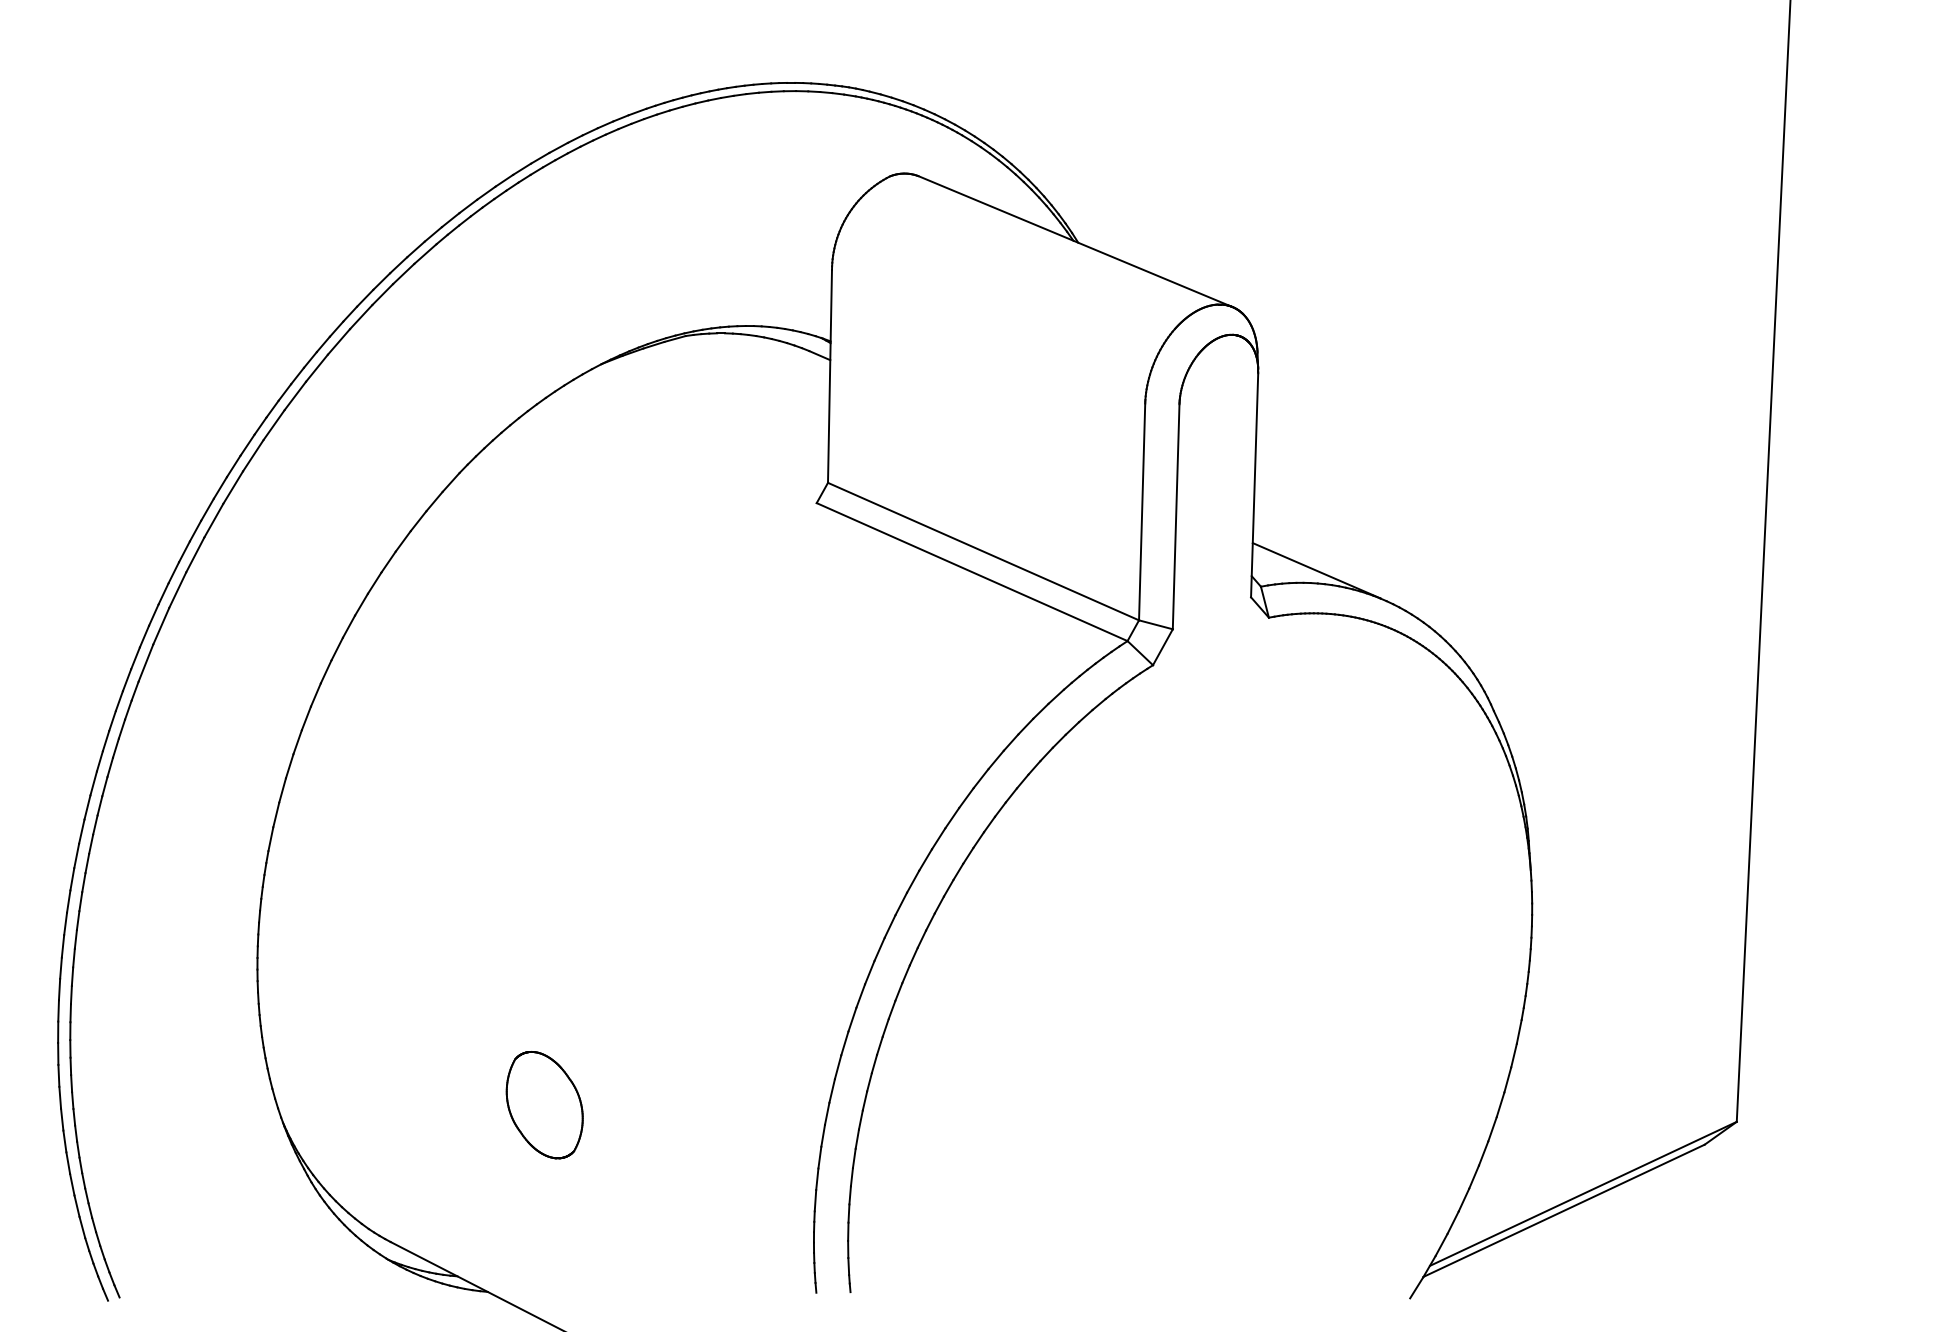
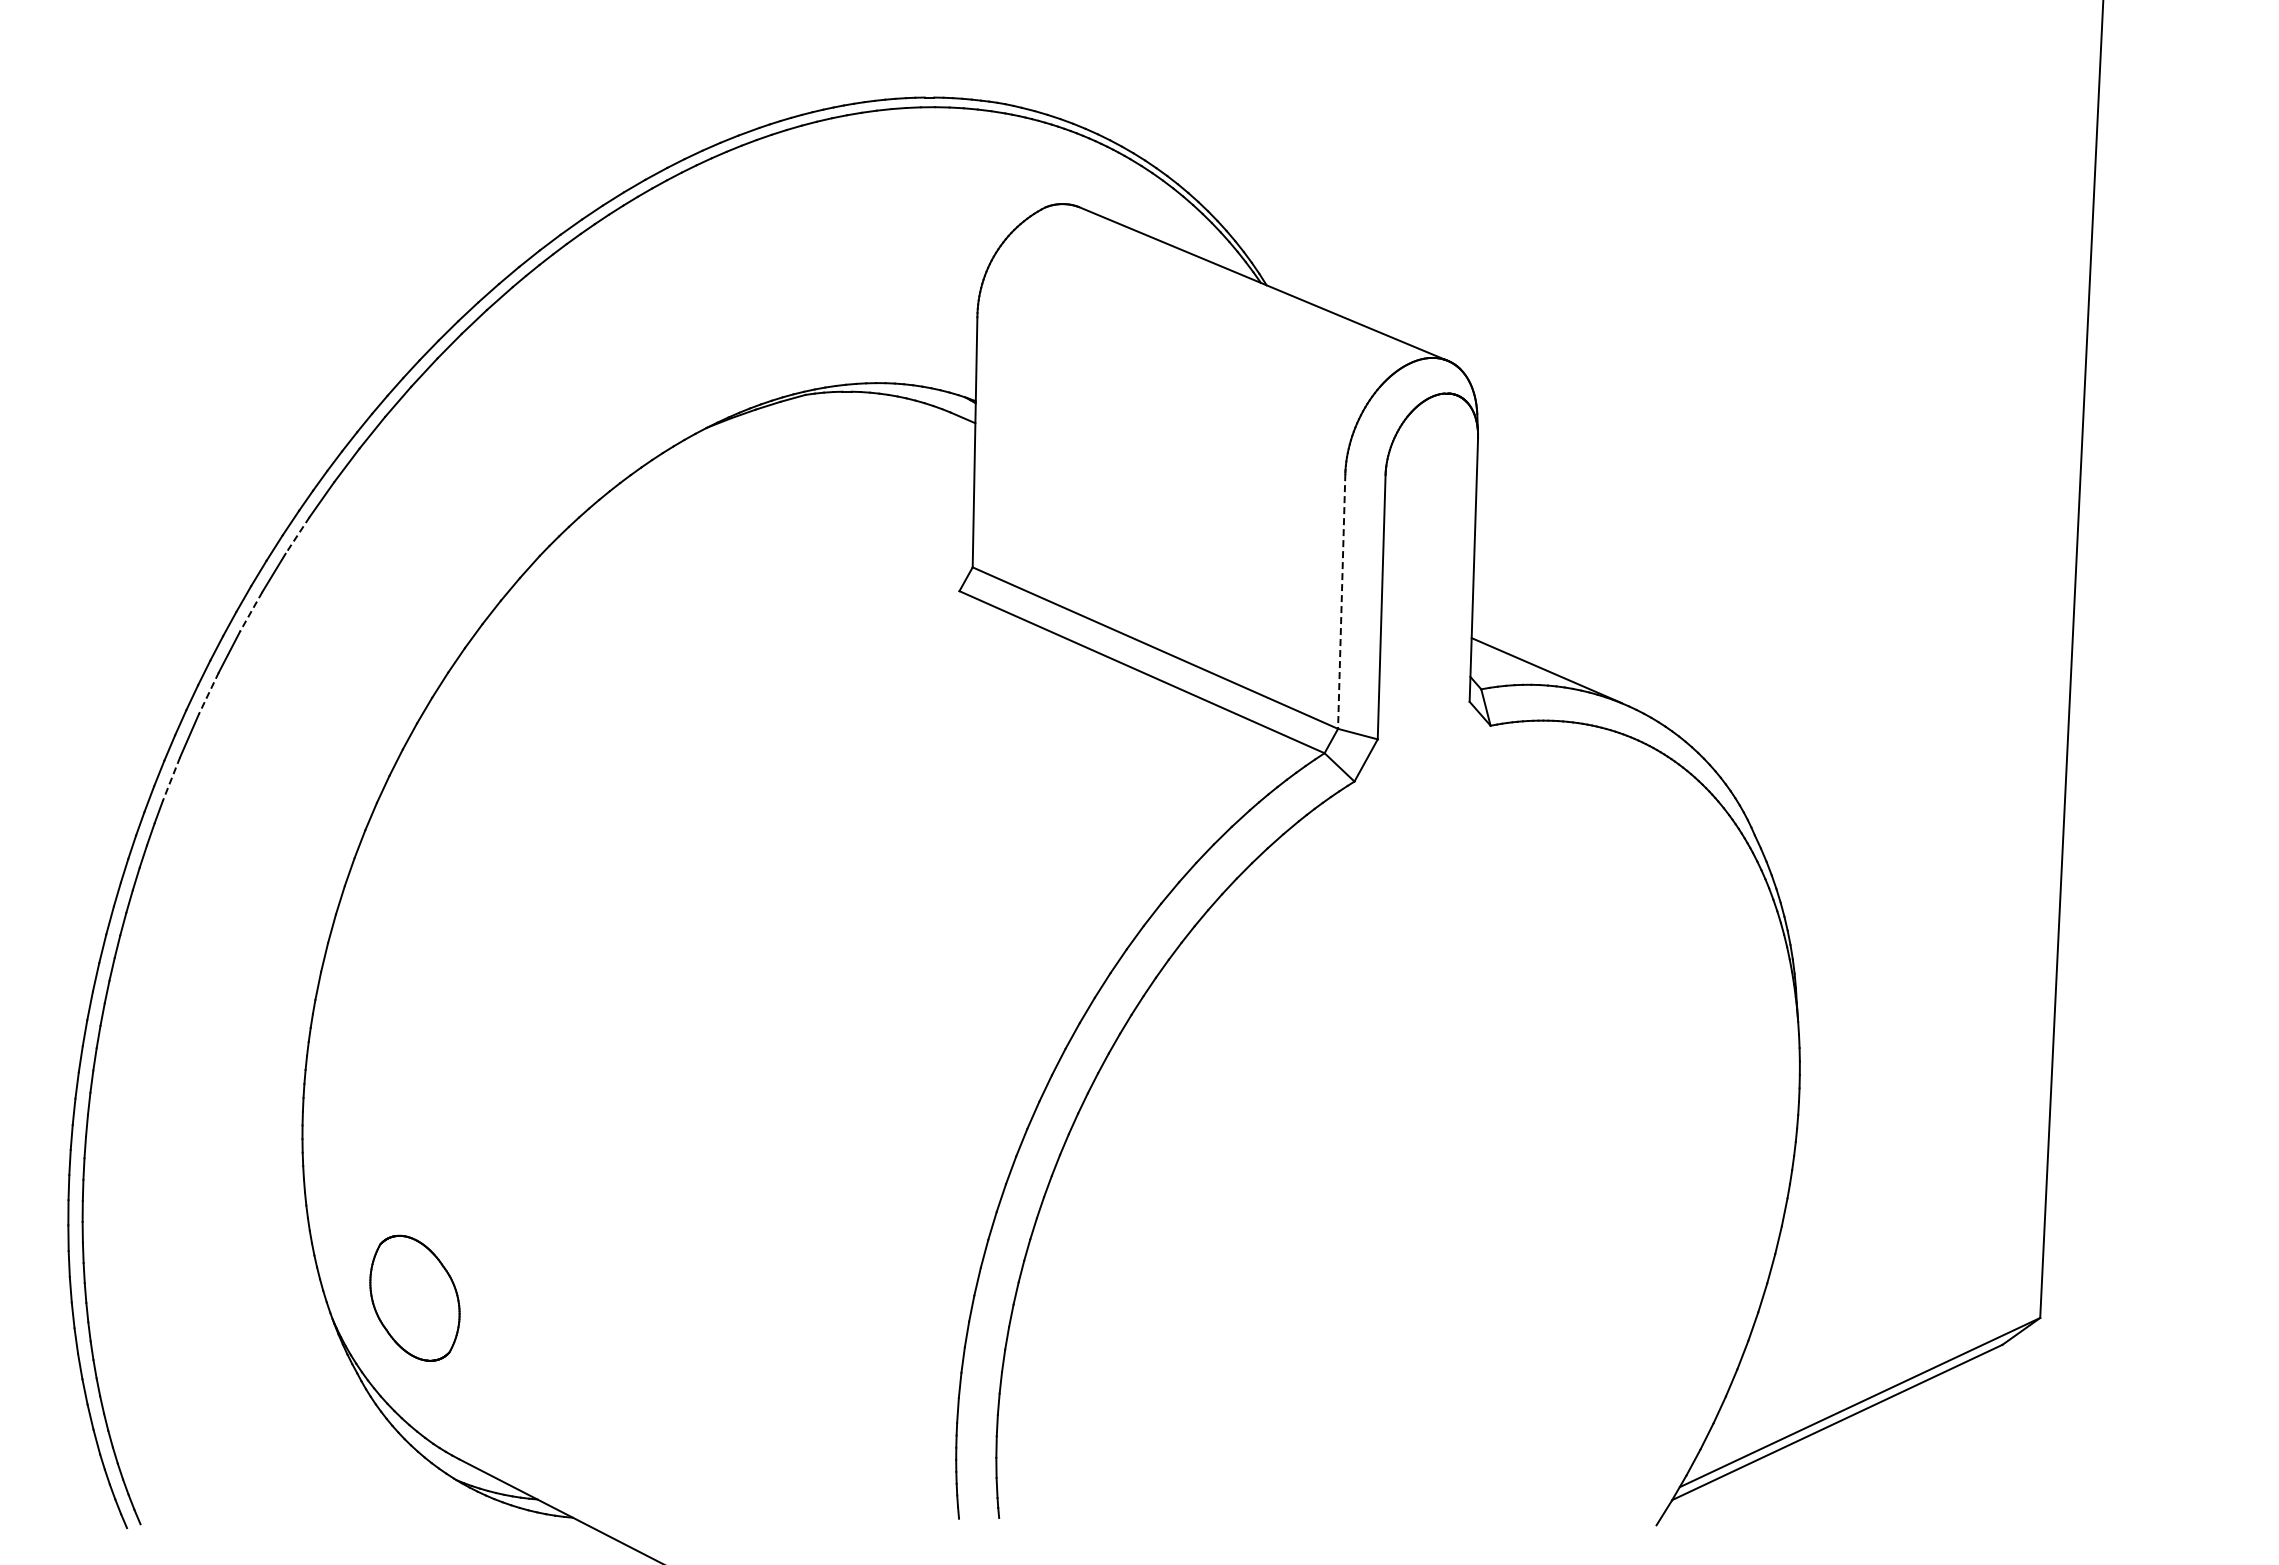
line: (253, 455) -> (297, 535), solid -> dashed
line: (1141, 512) -> (1341, 602), solid -> dashed
line: (214, 520) -> (251, 611), solid -> dashed
line: (177, 590) -> (208, 693), solid -> dashed
line: (145, 663) -> (171, 779), solid -> dashed
part: (544, 1104) -> (414, 1297), moved

